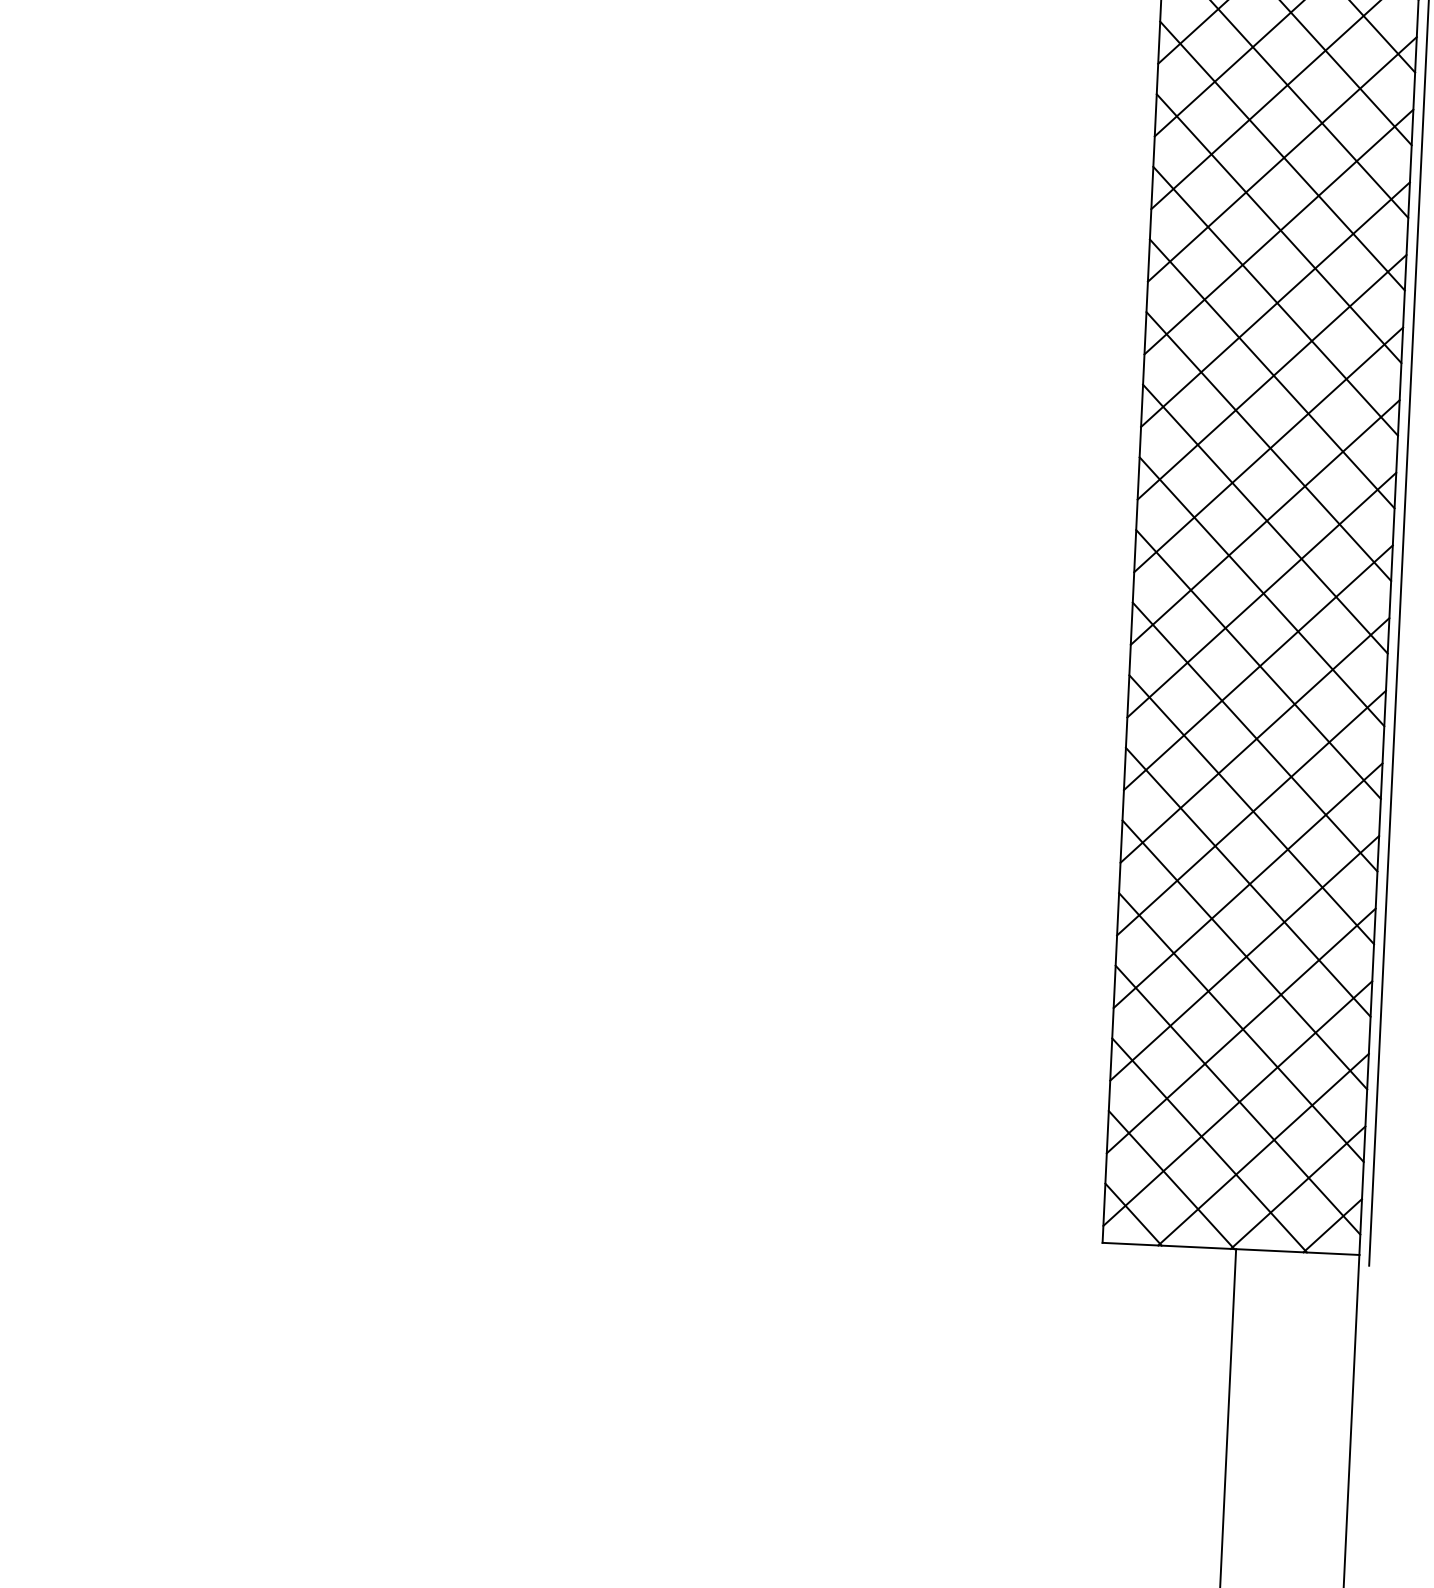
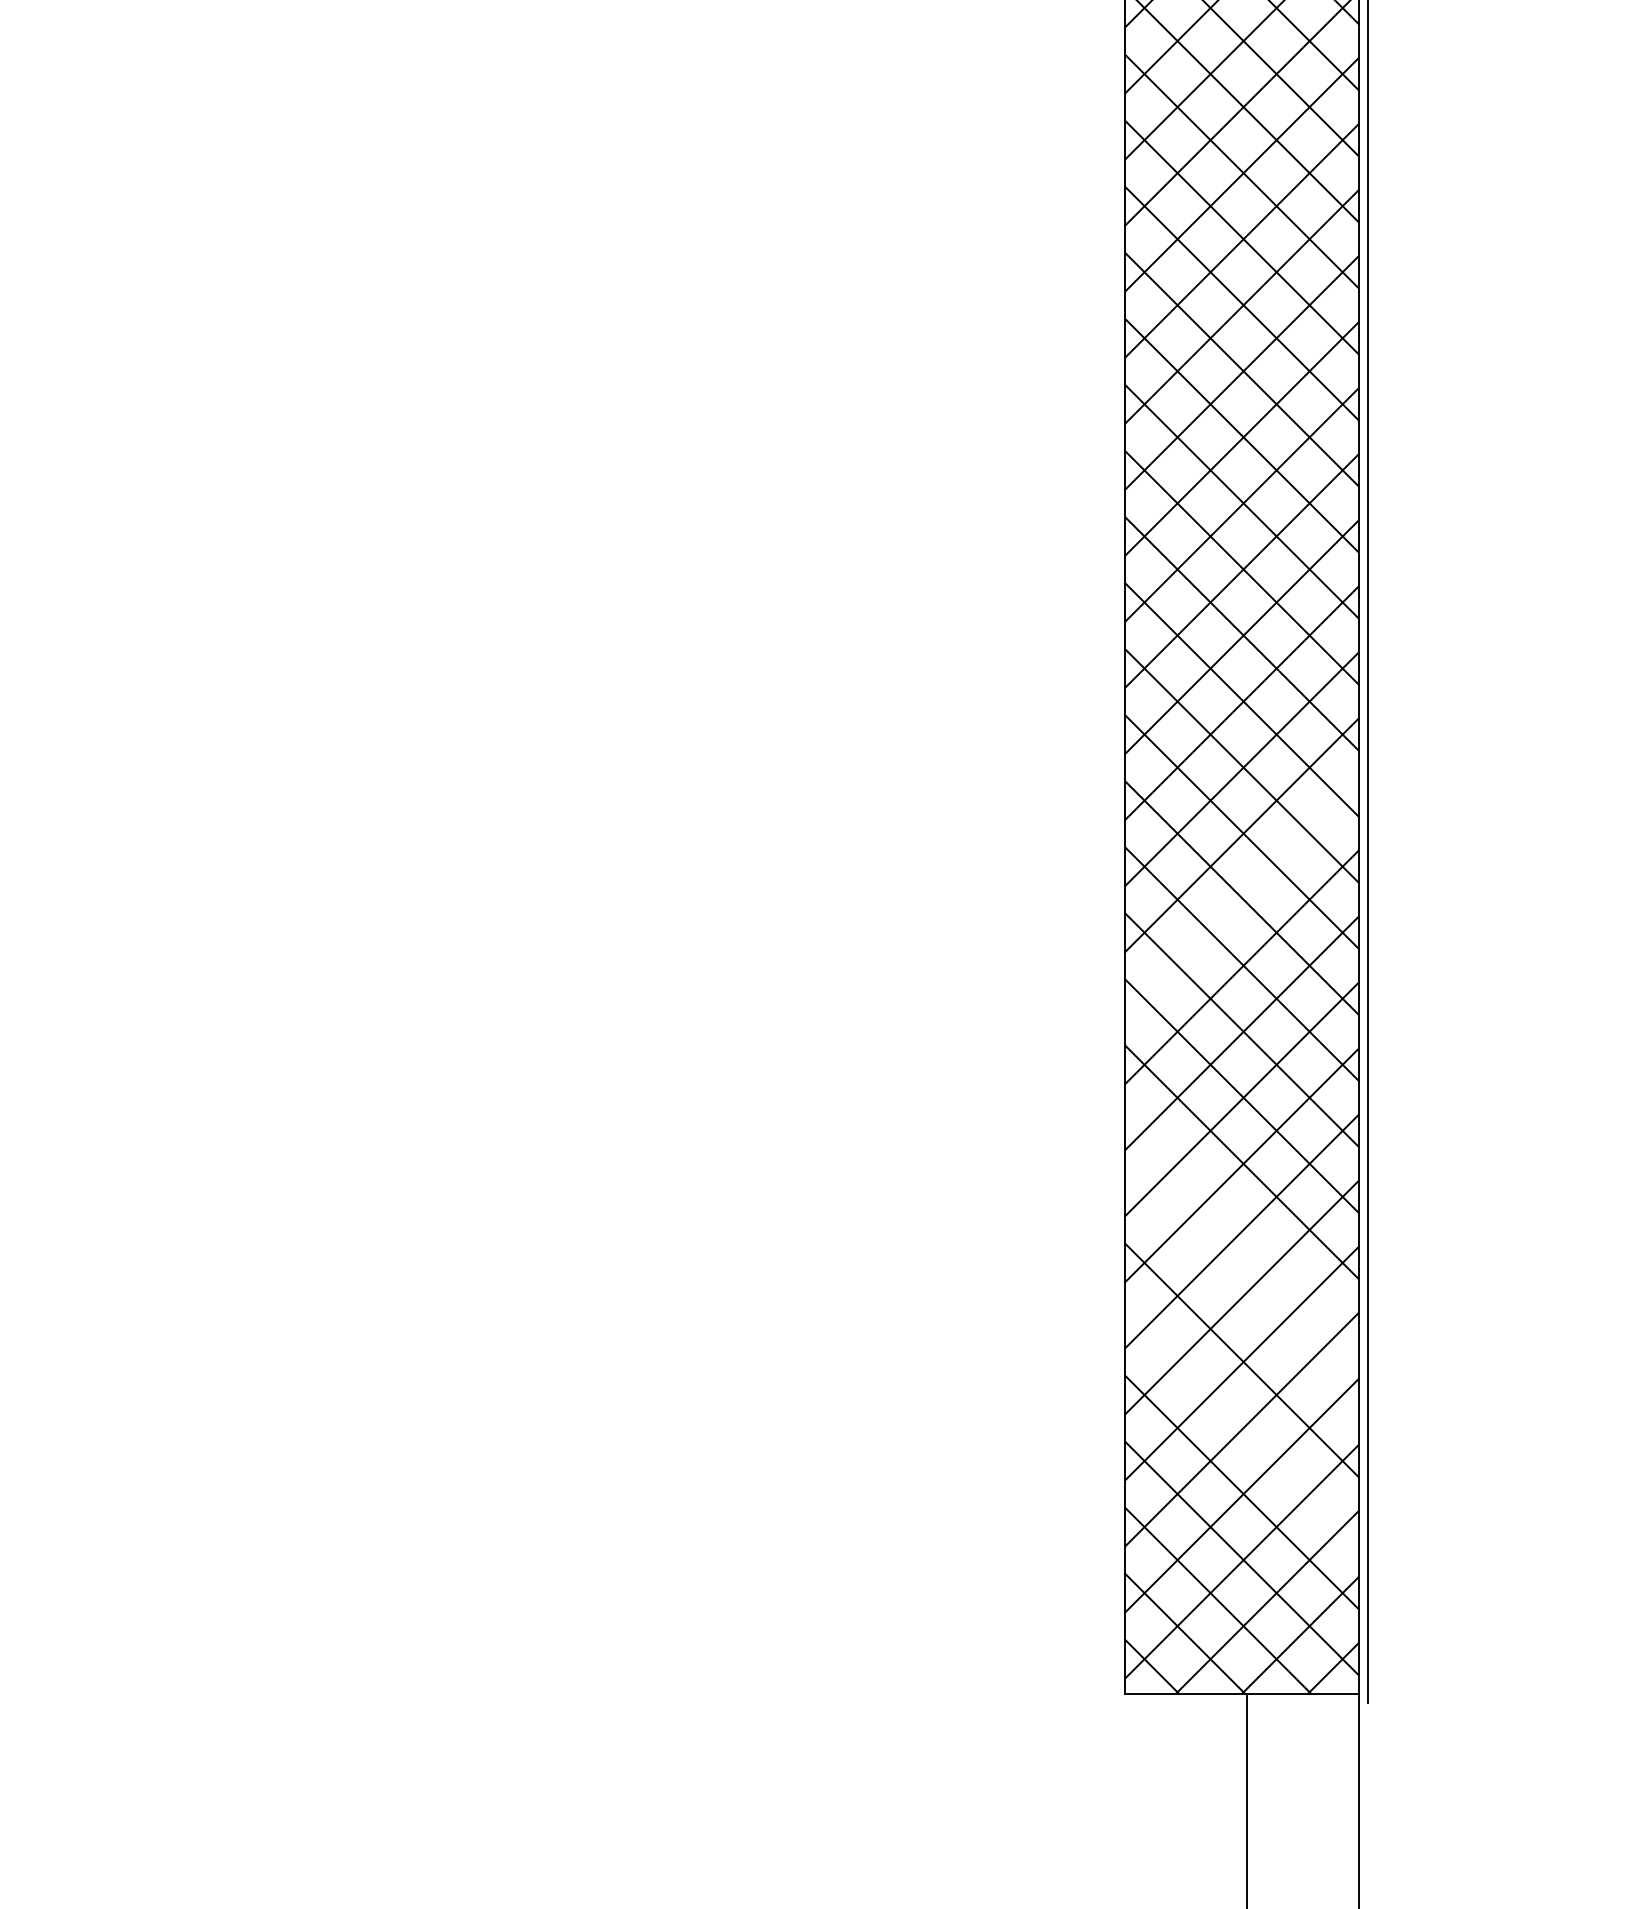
line: (1271, 376) -> (1241, 900), removed
line: (1254, 737) -> (1241, 1228), removed
line: (1251, 809) -> (1241, 1294), removed
line: (1244, 954) -> (1241, 1426), removed

